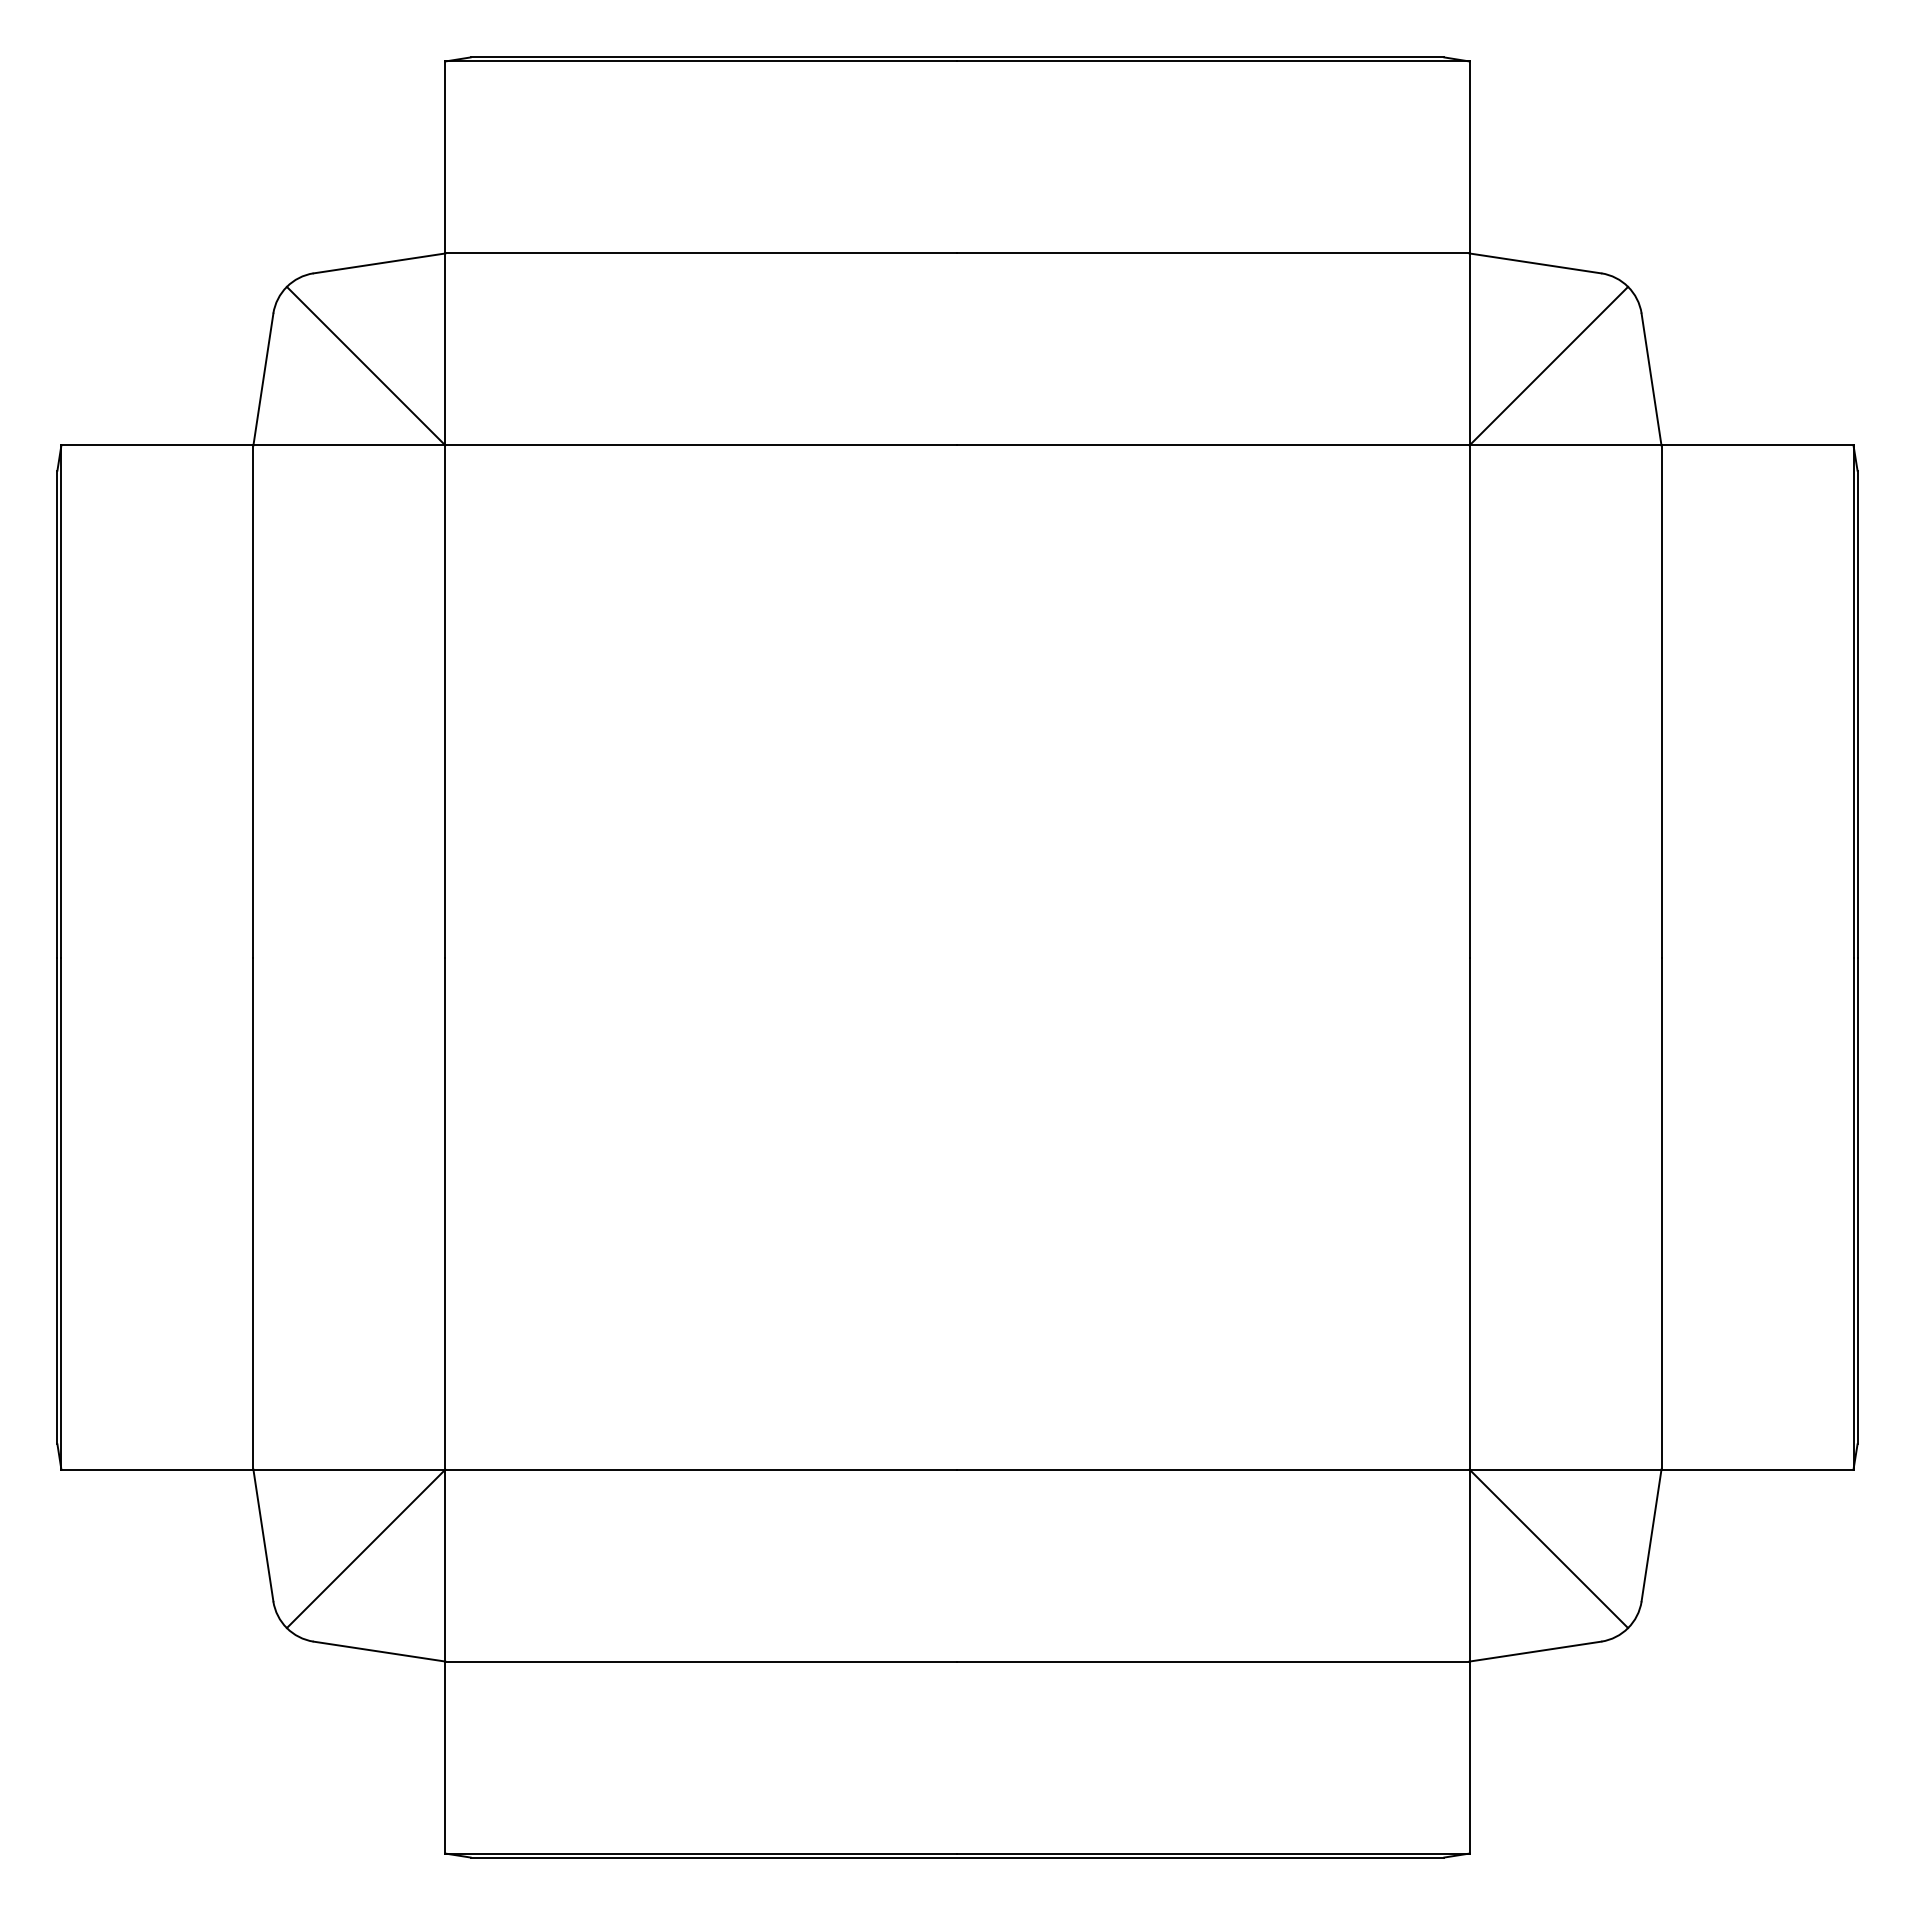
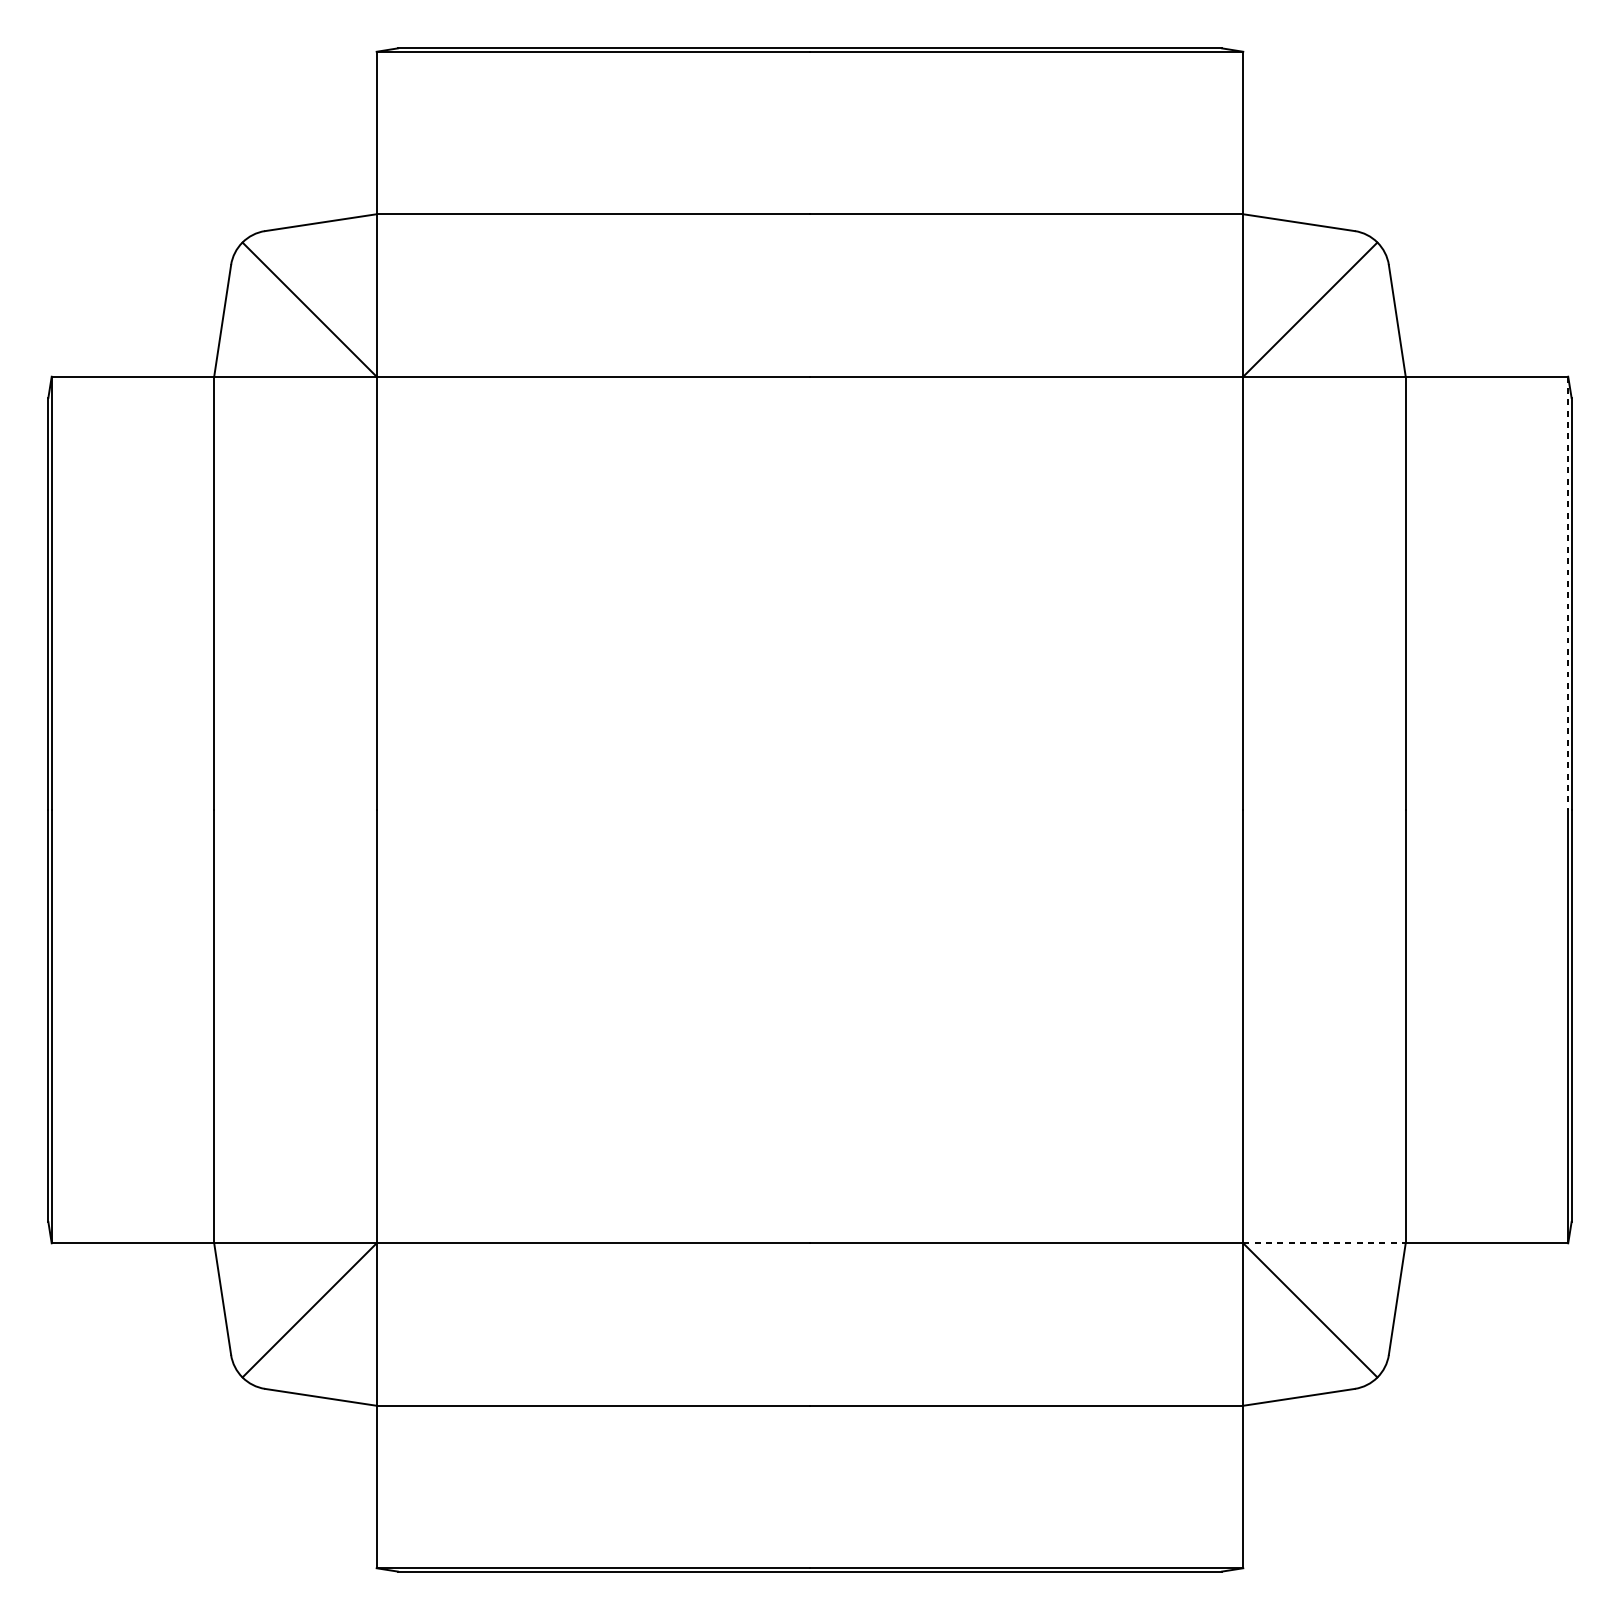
line: (1853, 702) -> (1568, 594), solid -> dashed
line: (1565, 1469) -> (1324, 1243), solid -> dashed

